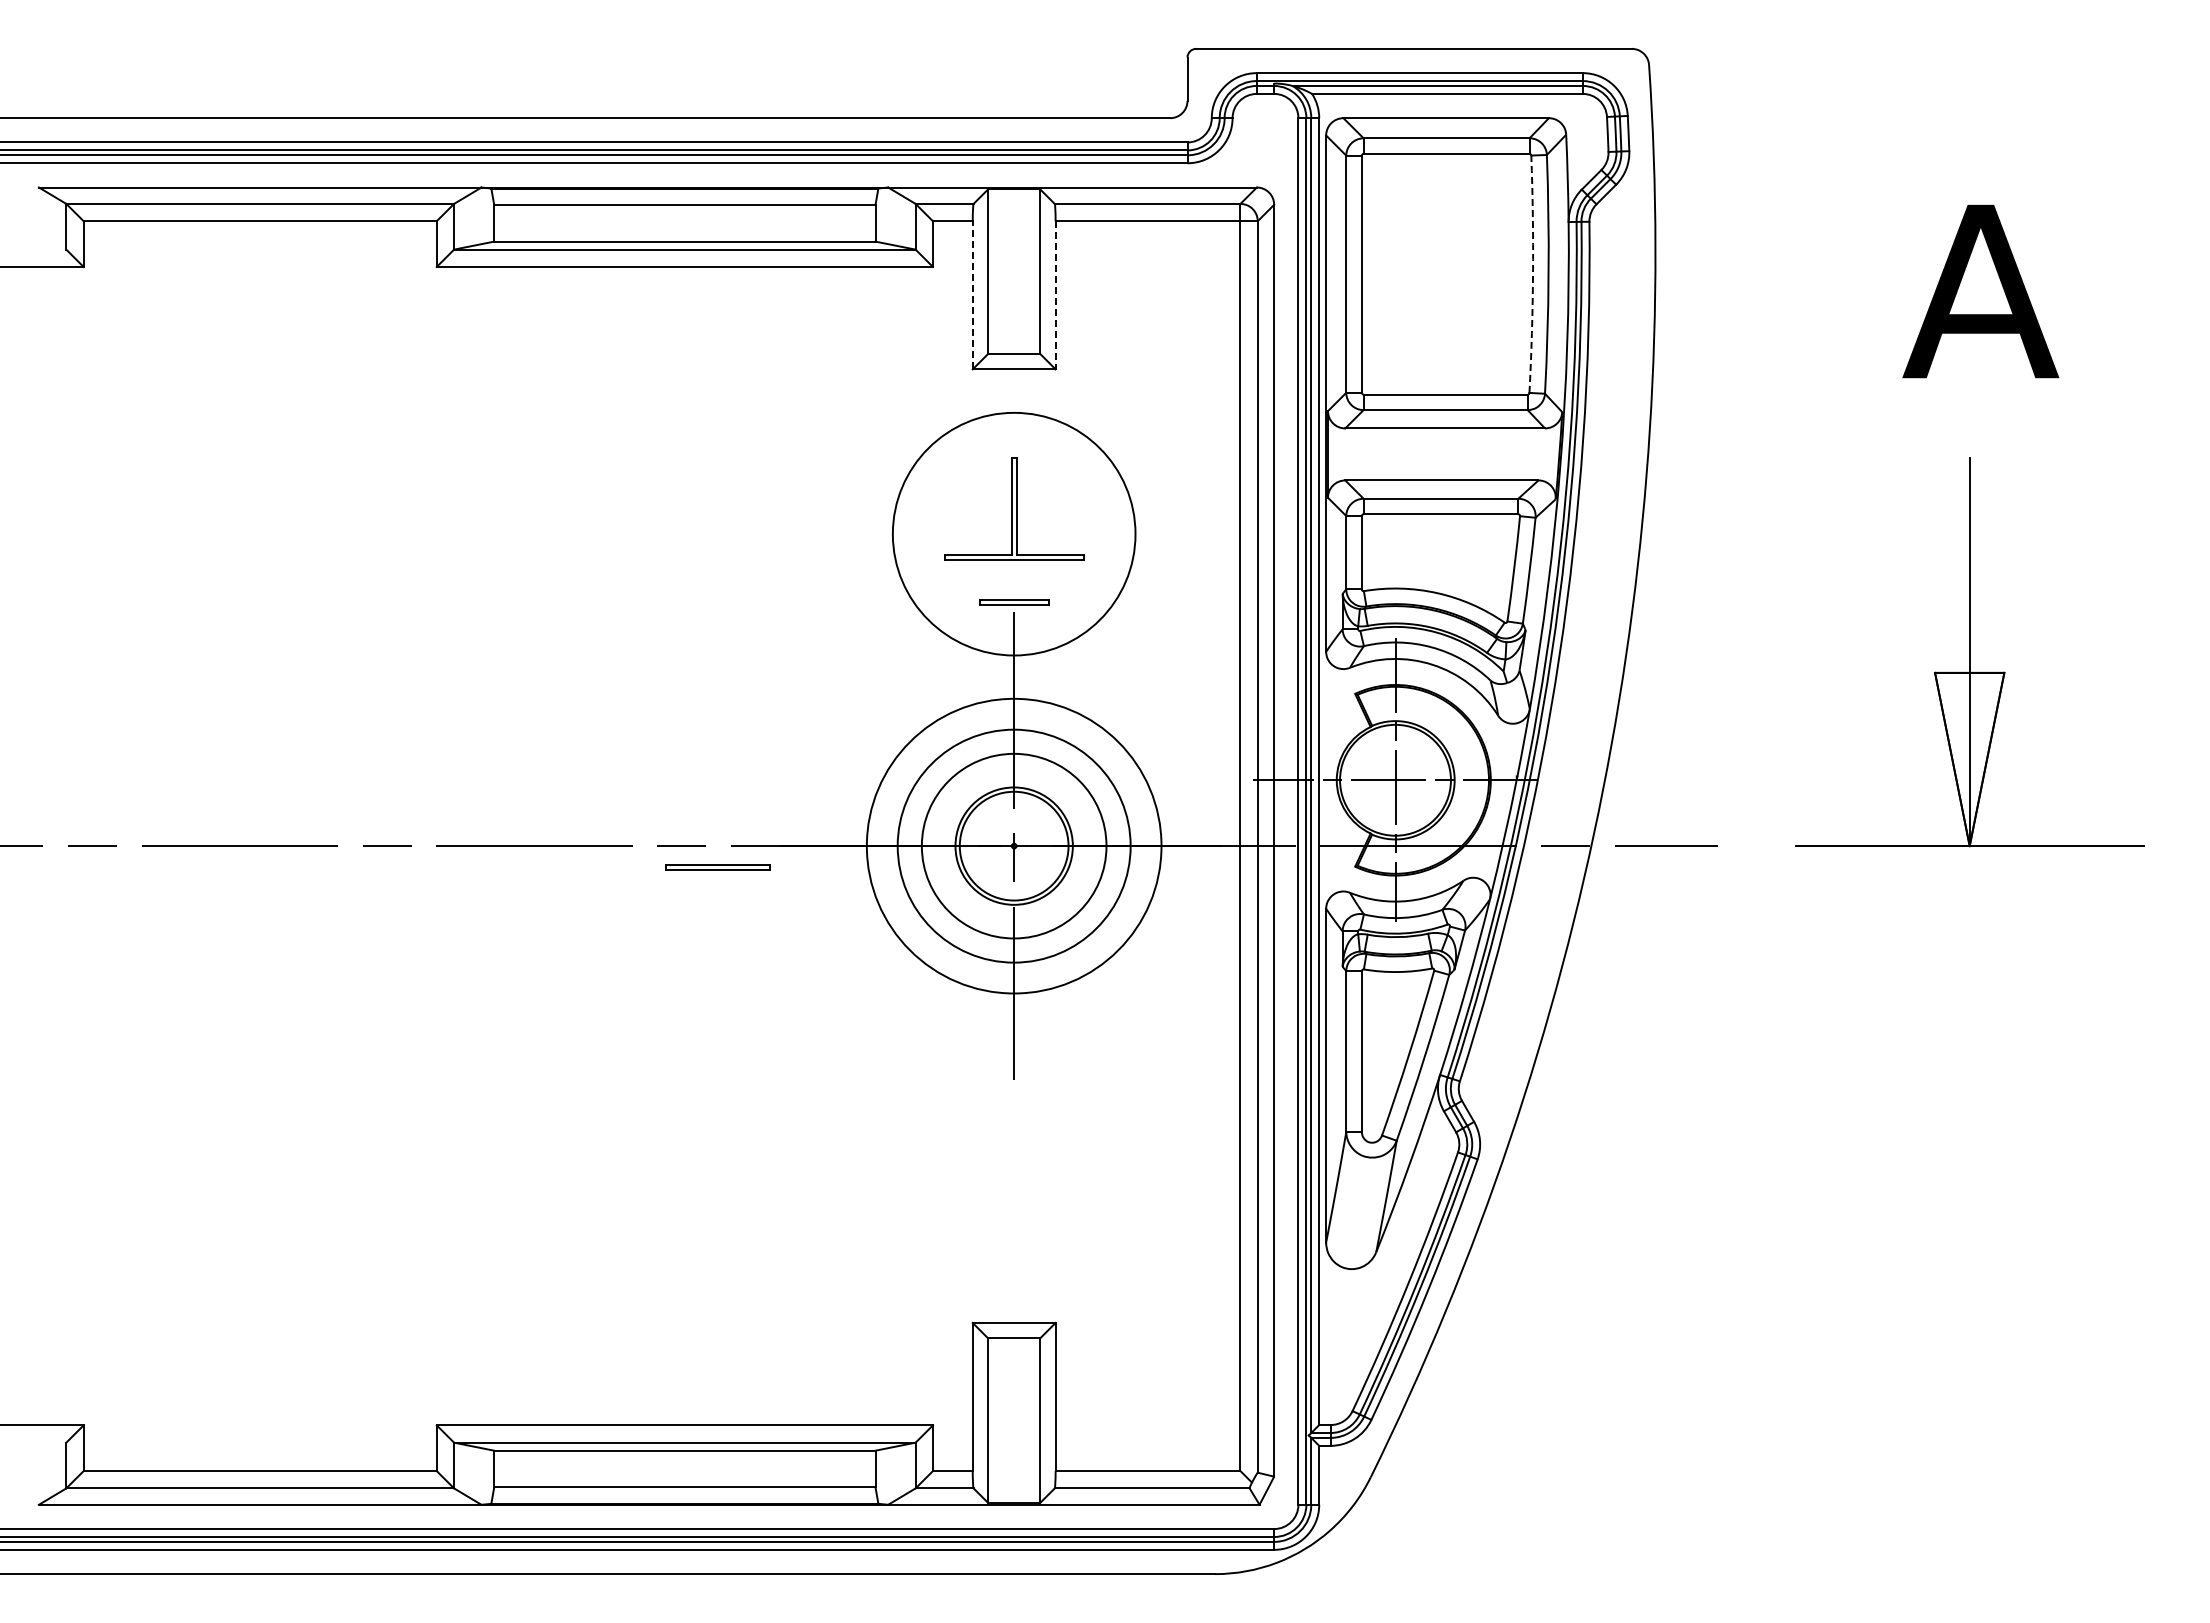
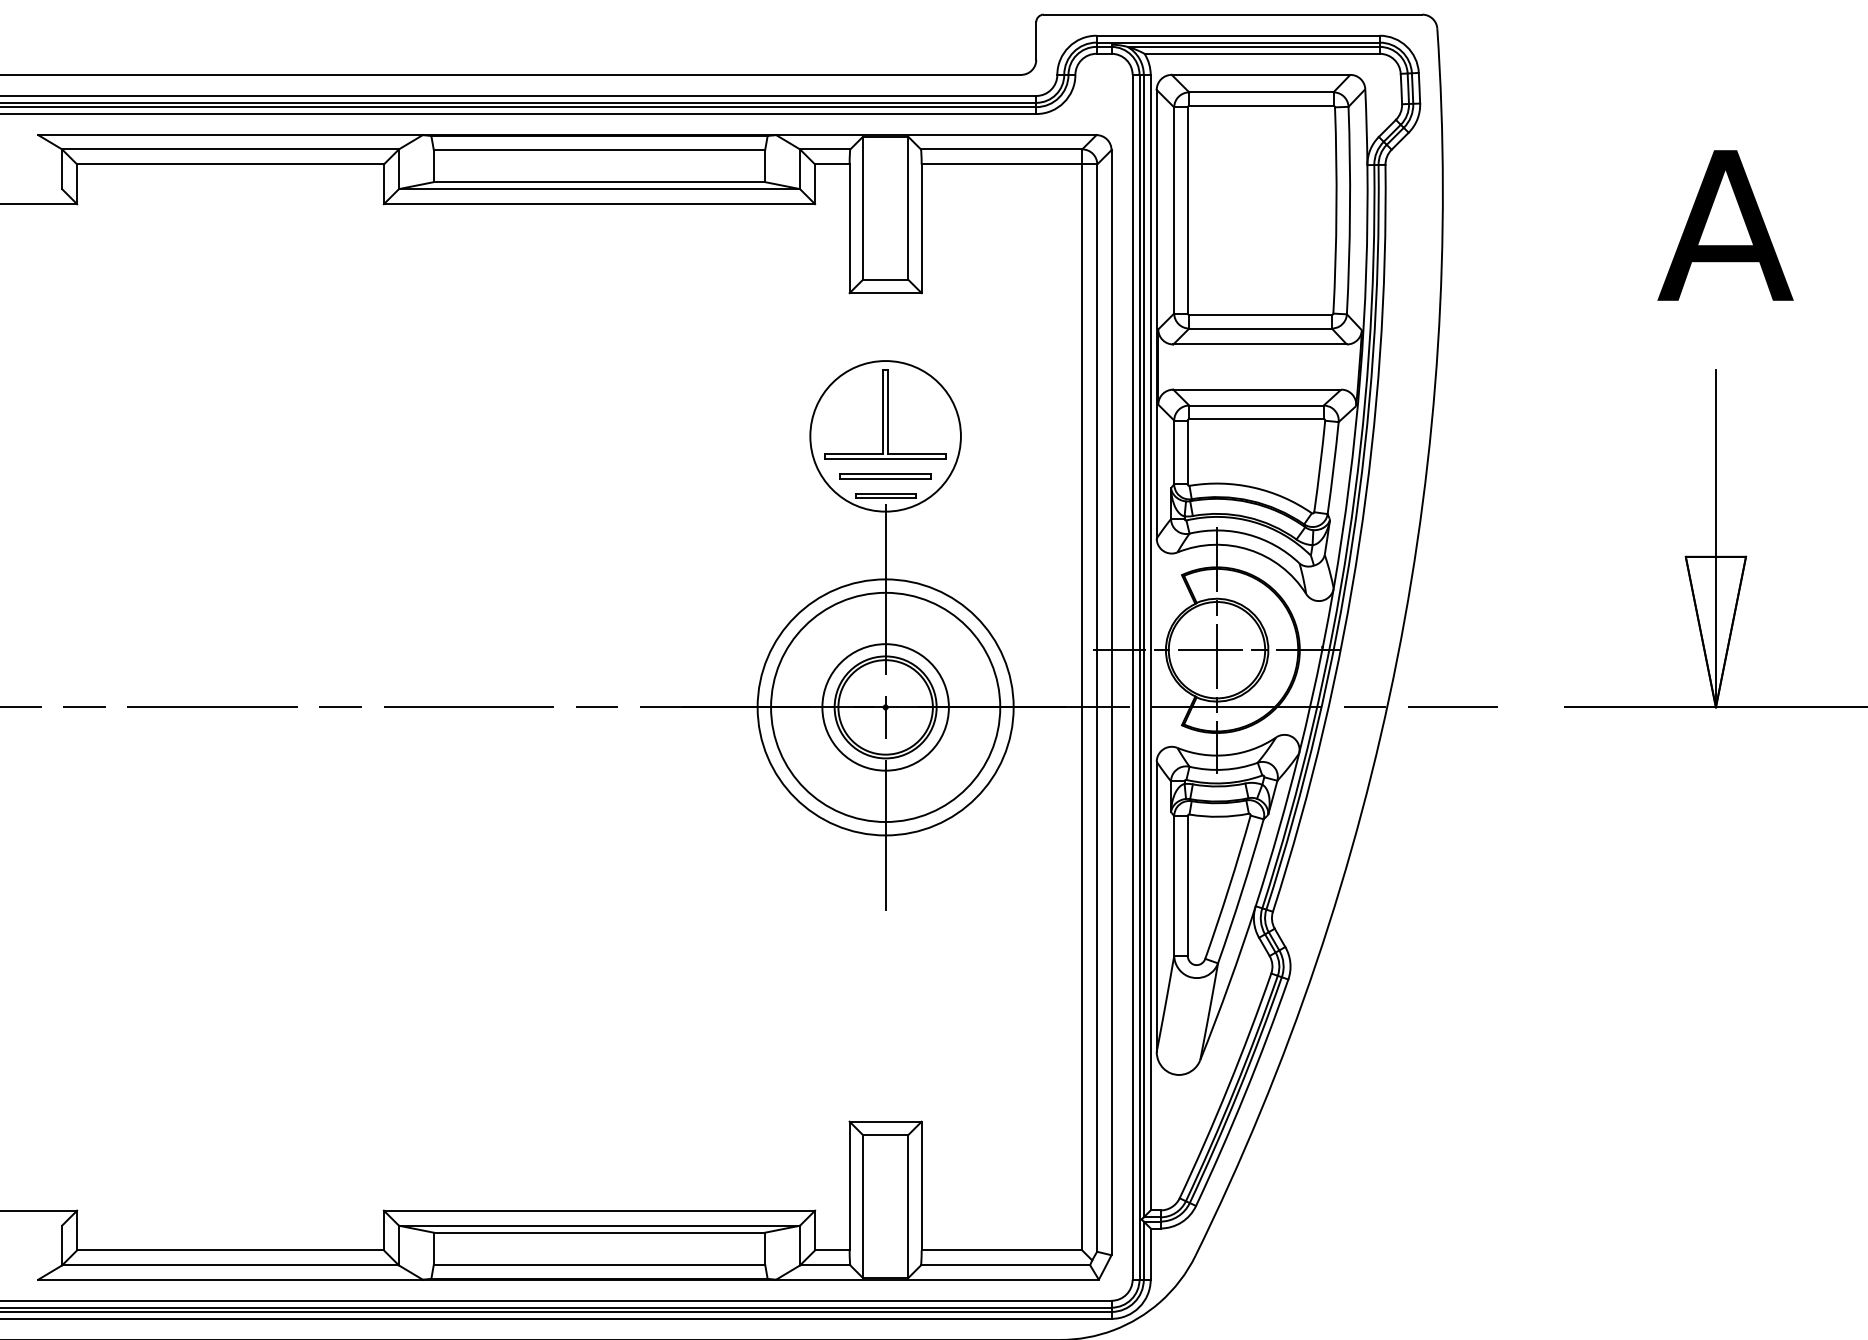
arc: (1533, 274) -> (1336, 210), dashed -> solid
line: (972, 294) -> (849, 228), dashed -> solid
line: (1055, 295) -> (921, 228), dashed -> solid
circle: (1013, 533) -> (885, 435), size x0.71
circle: (1013, 845) -> (885, 706), size x0.62
circle: (1014, 846) -> (885, 707), size x1.43
part: (717, 867) -> (885, 476), moved

